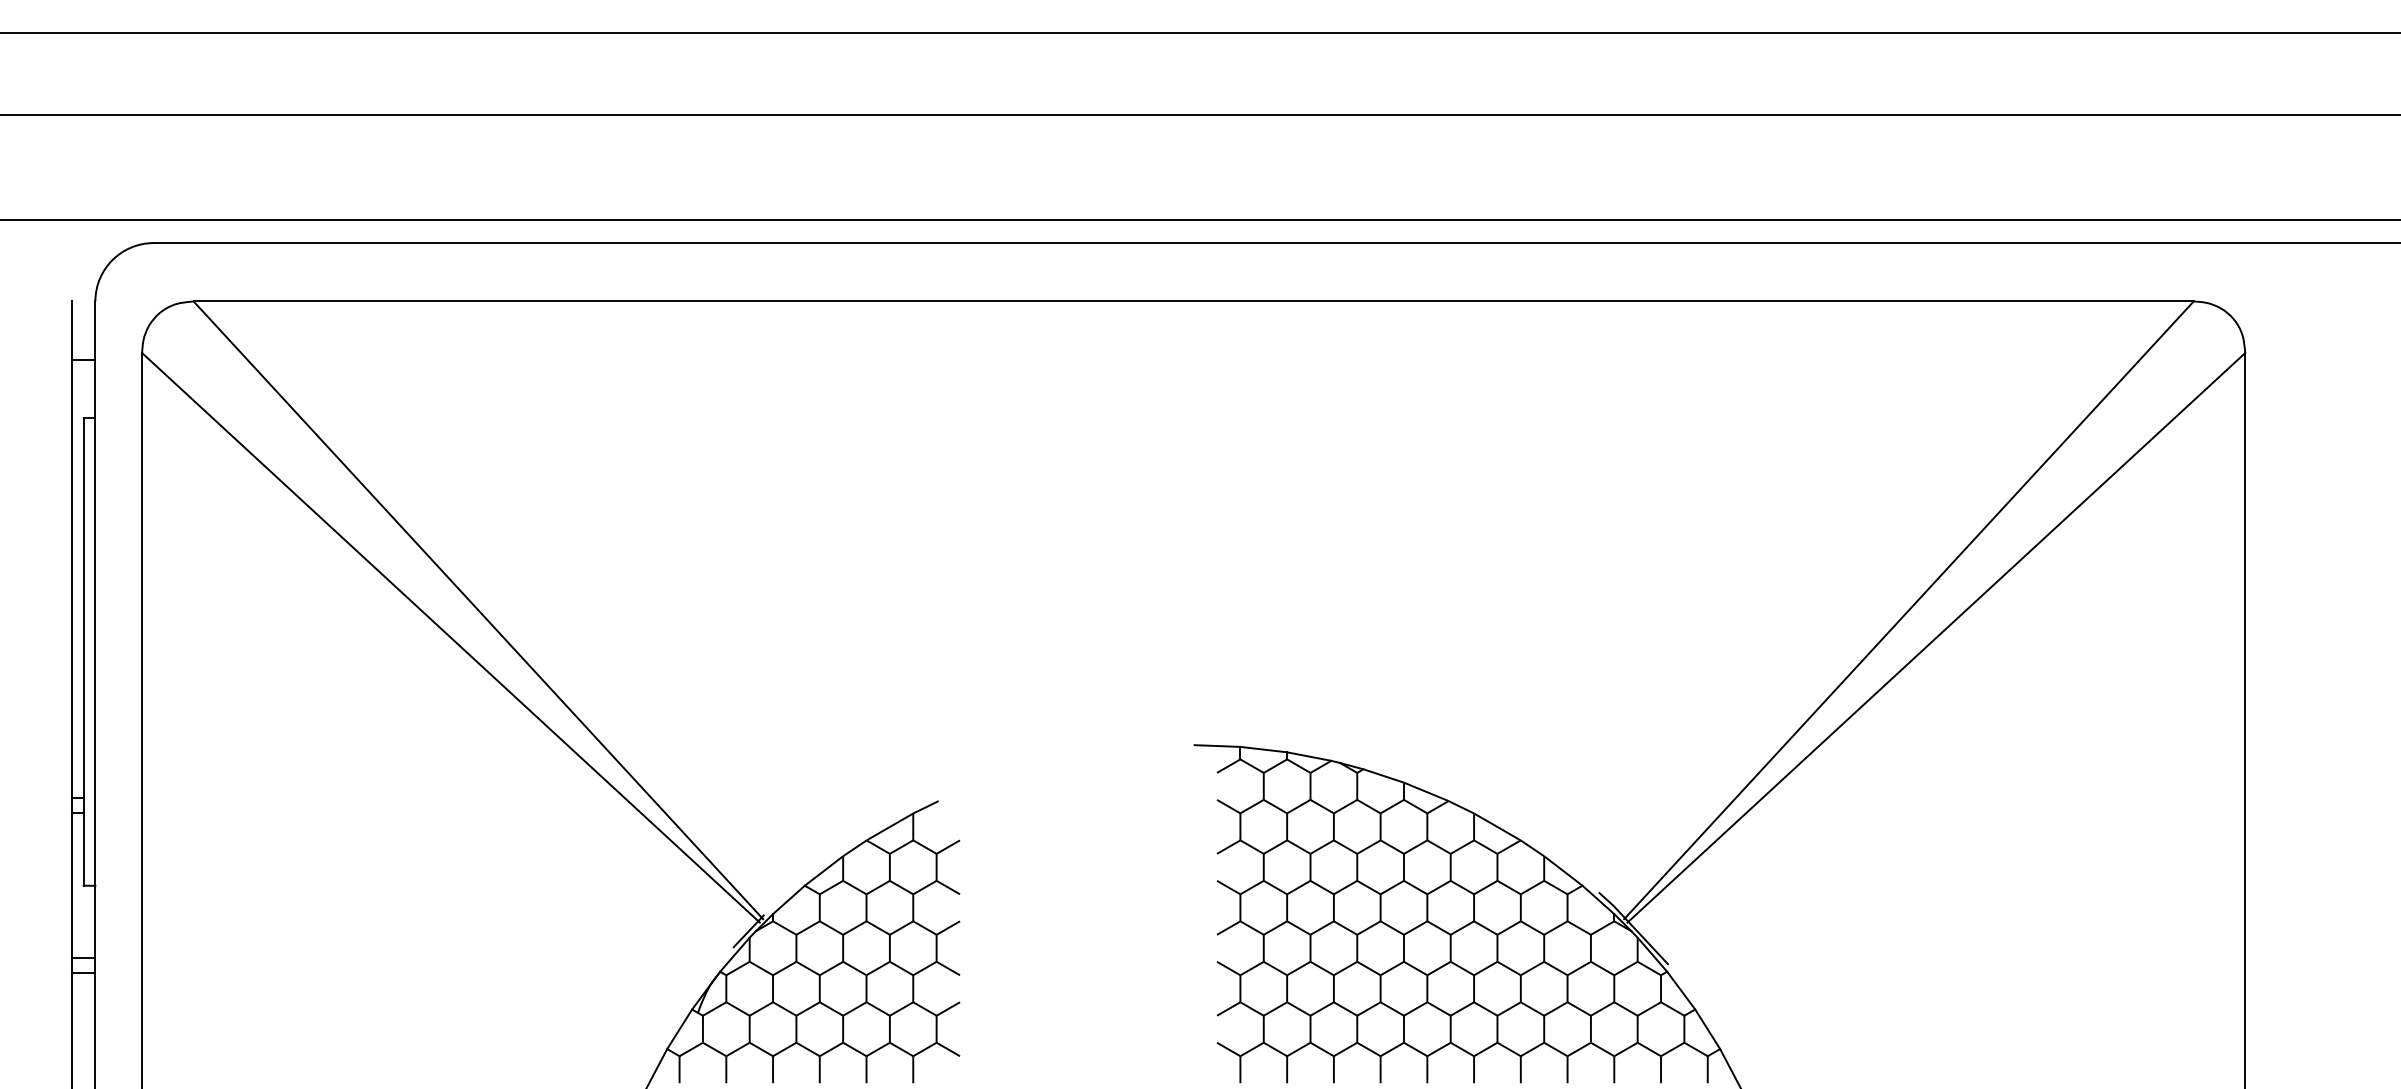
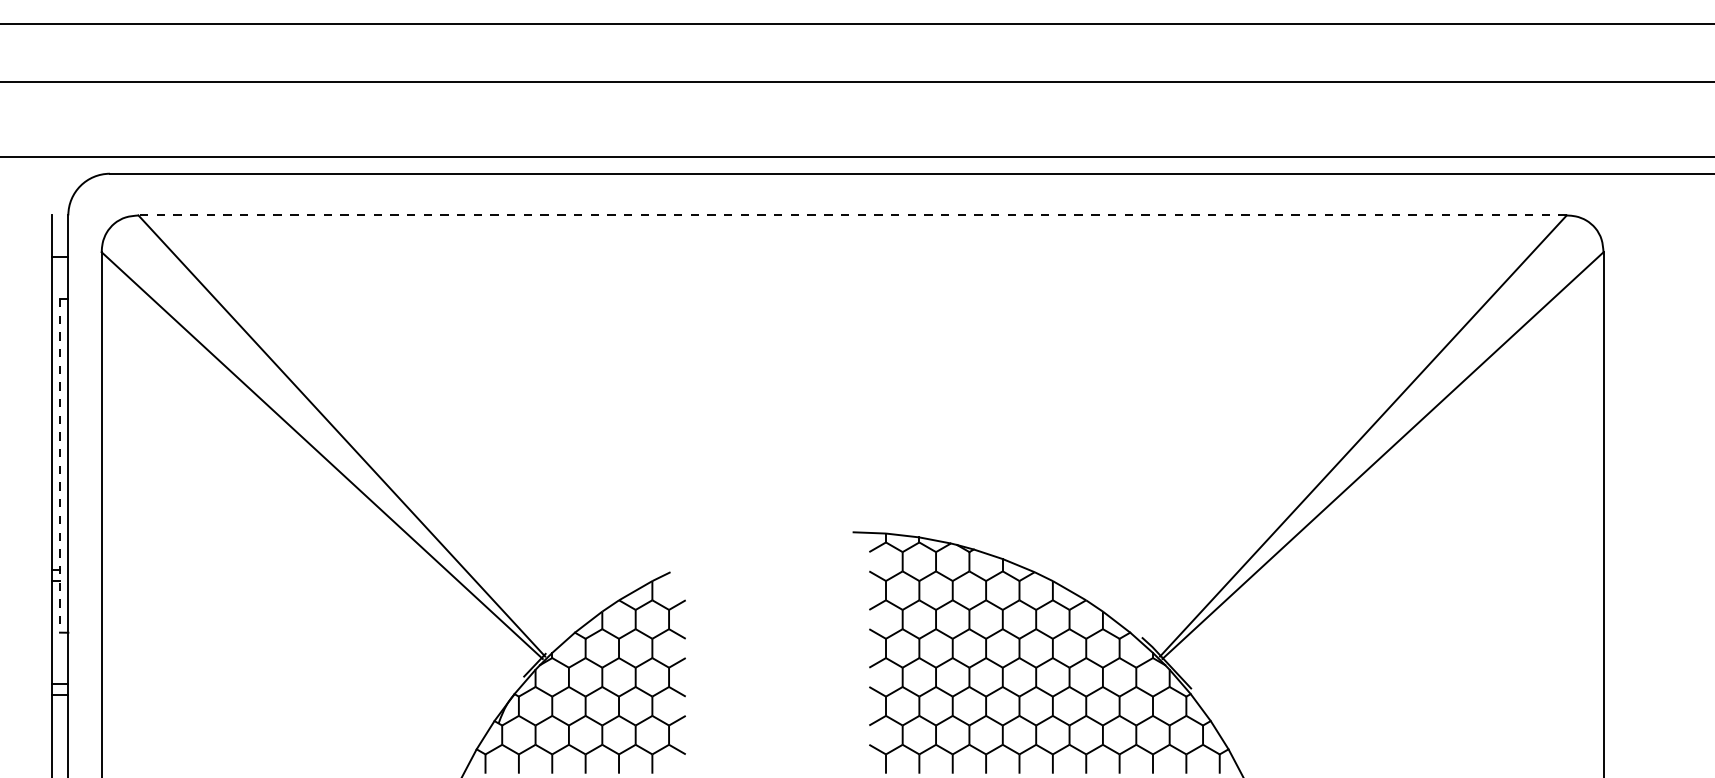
line: (1193, 301) -> (852, 215), solid -> dashed
line: (83, 652) -> (59, 466), solid -> dashed

